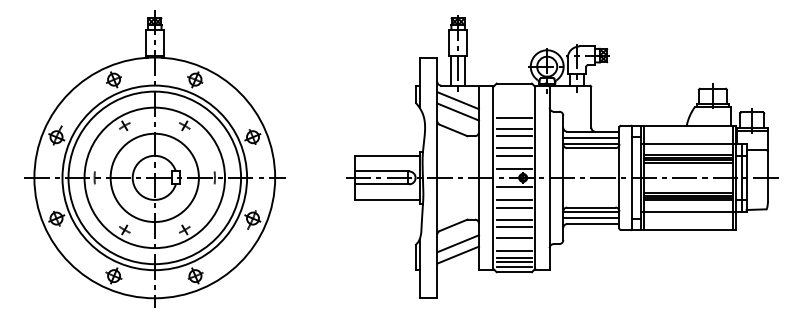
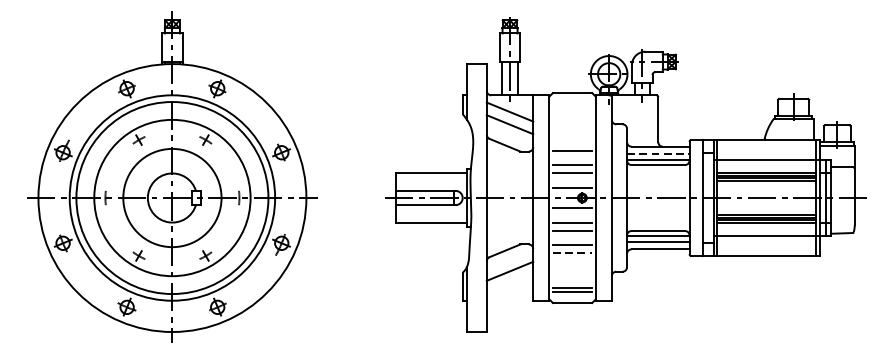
line: (513, 117) -> (571, 130), removed
line: (513, 128) -> (571, 143), removed
line: (591, 138) -> (658, 154), solid -> dashed
line: (514, 227) -> (572, 253), solid -> dashed
line: (513, 238) -> (571, 265), removed
line: (513, 250) -> (571, 278), removed
line: (458, 254) -> (510, 283), removed
line: (513, 267) -> (571, 297), removed

